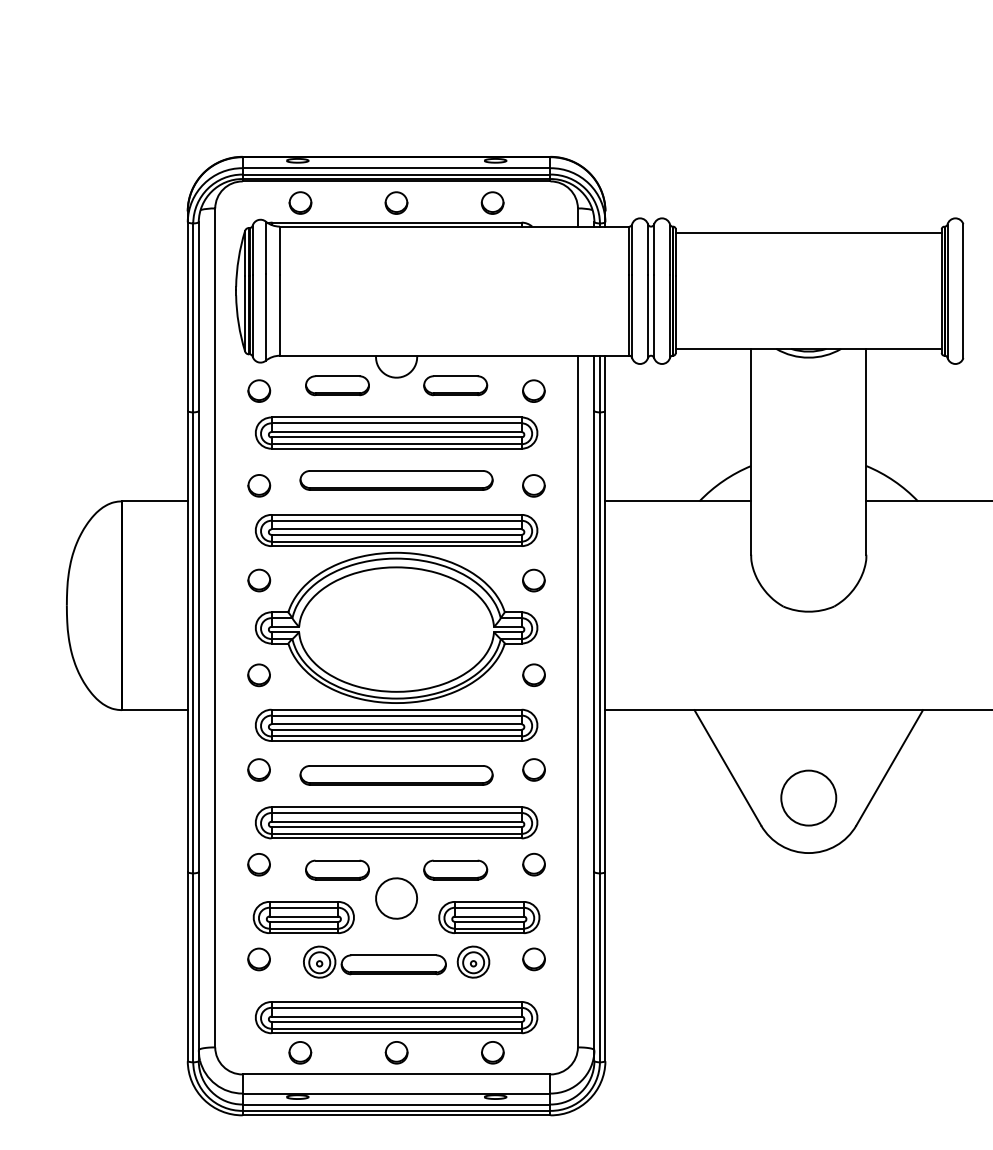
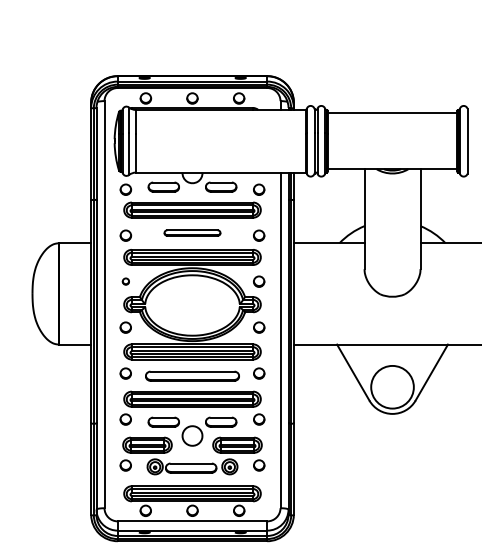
part: (396, 479) -> (192, 232), size x0.6
part: (258, 580) -> (125, 281), size x0.6
circle: (808, 796) -> (392, 386), size x1.6

